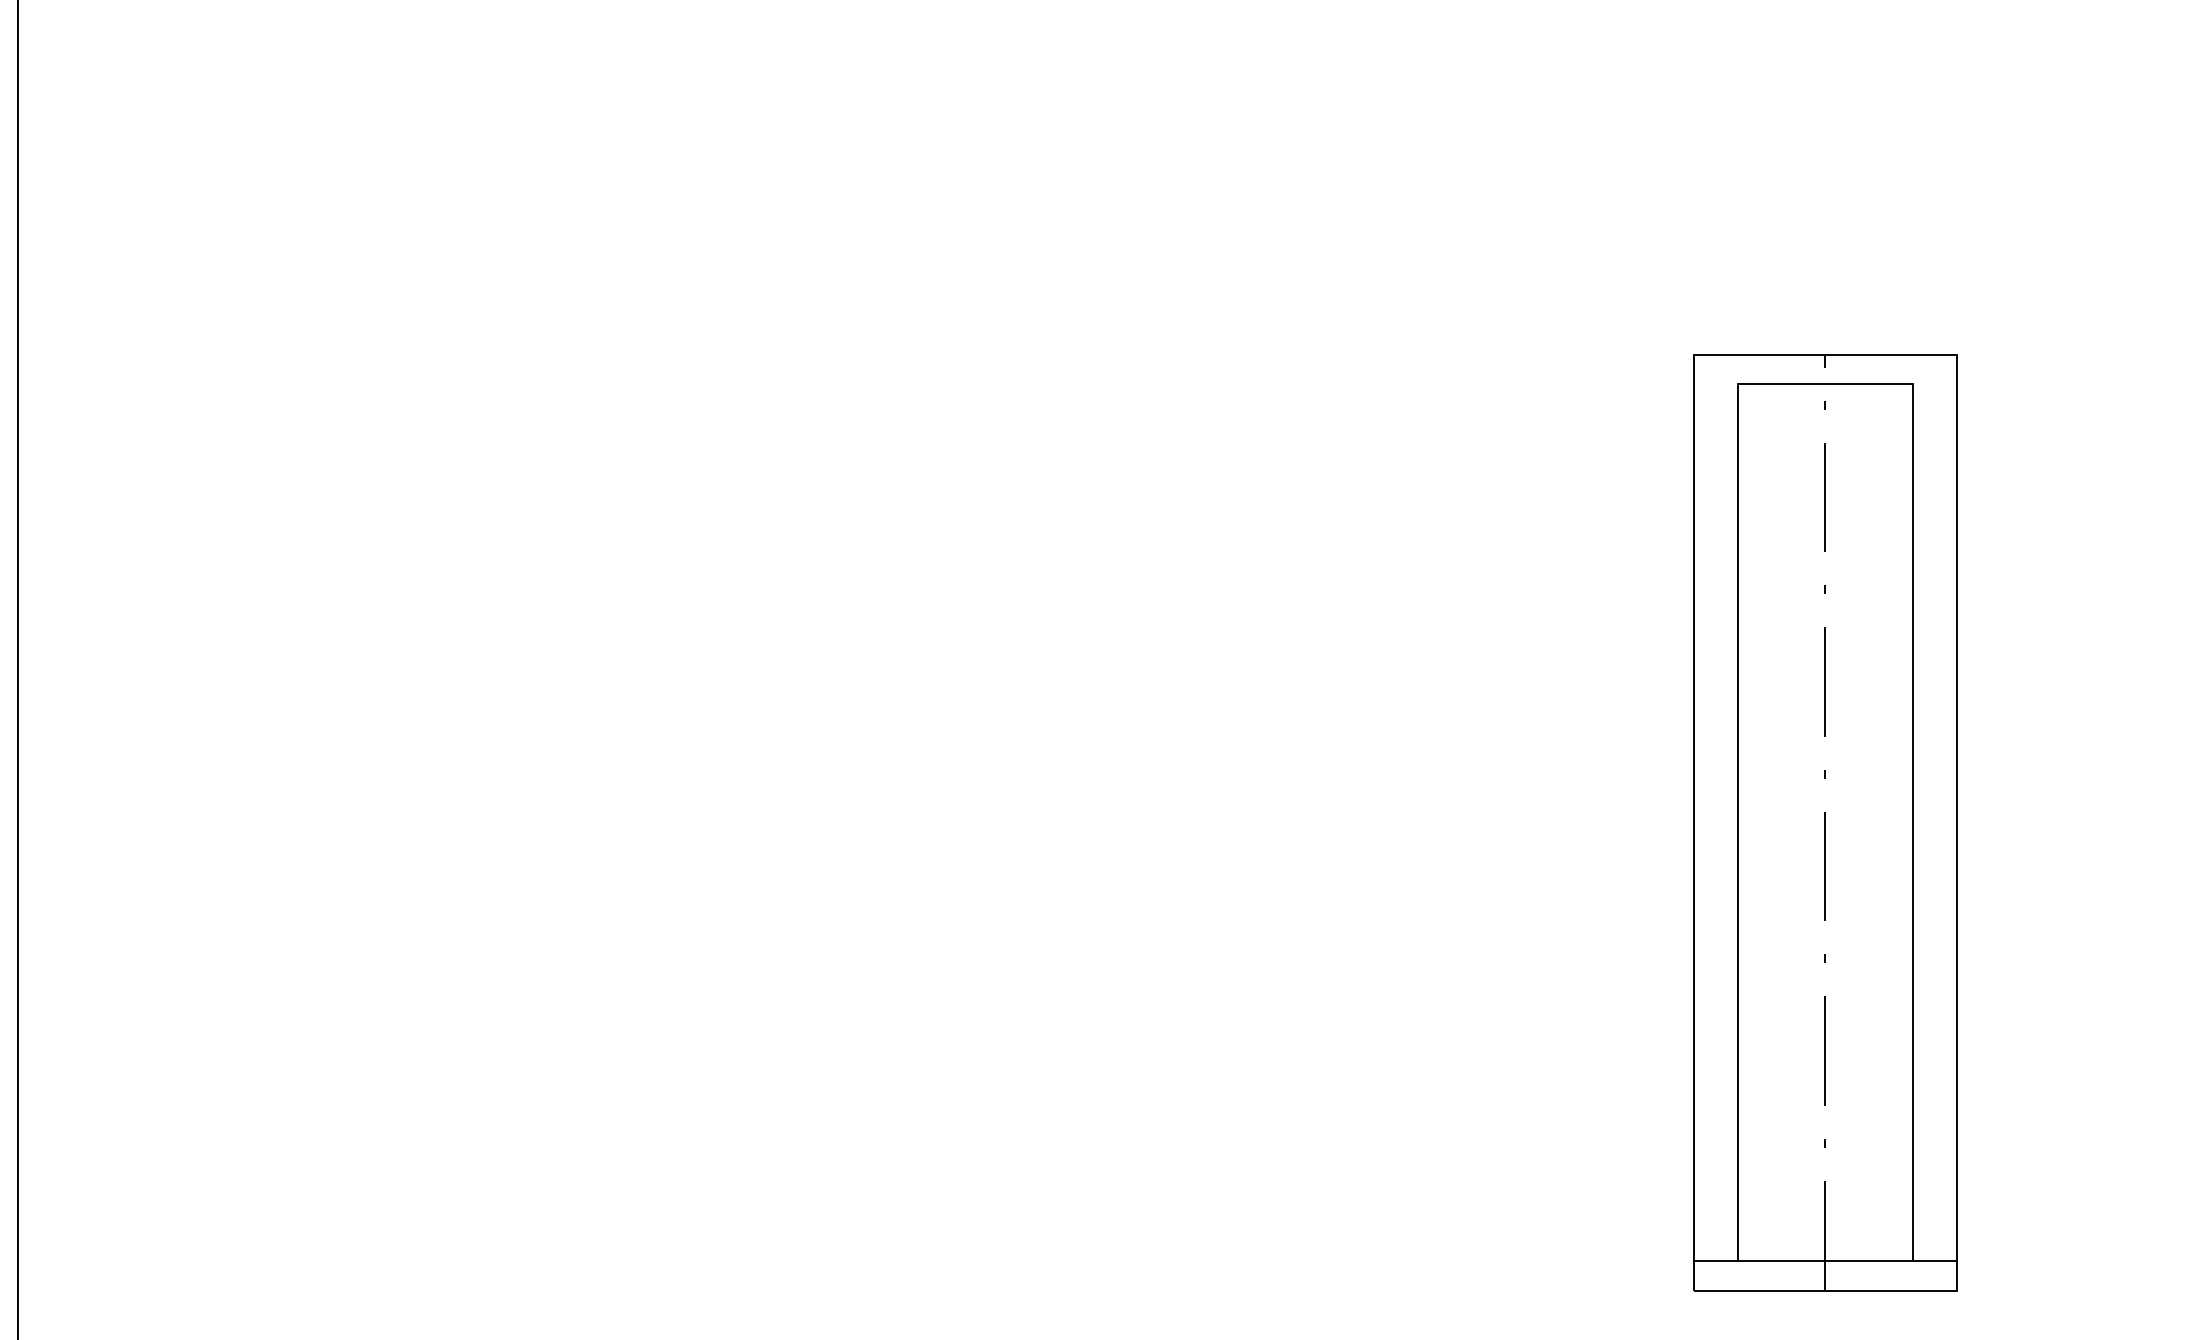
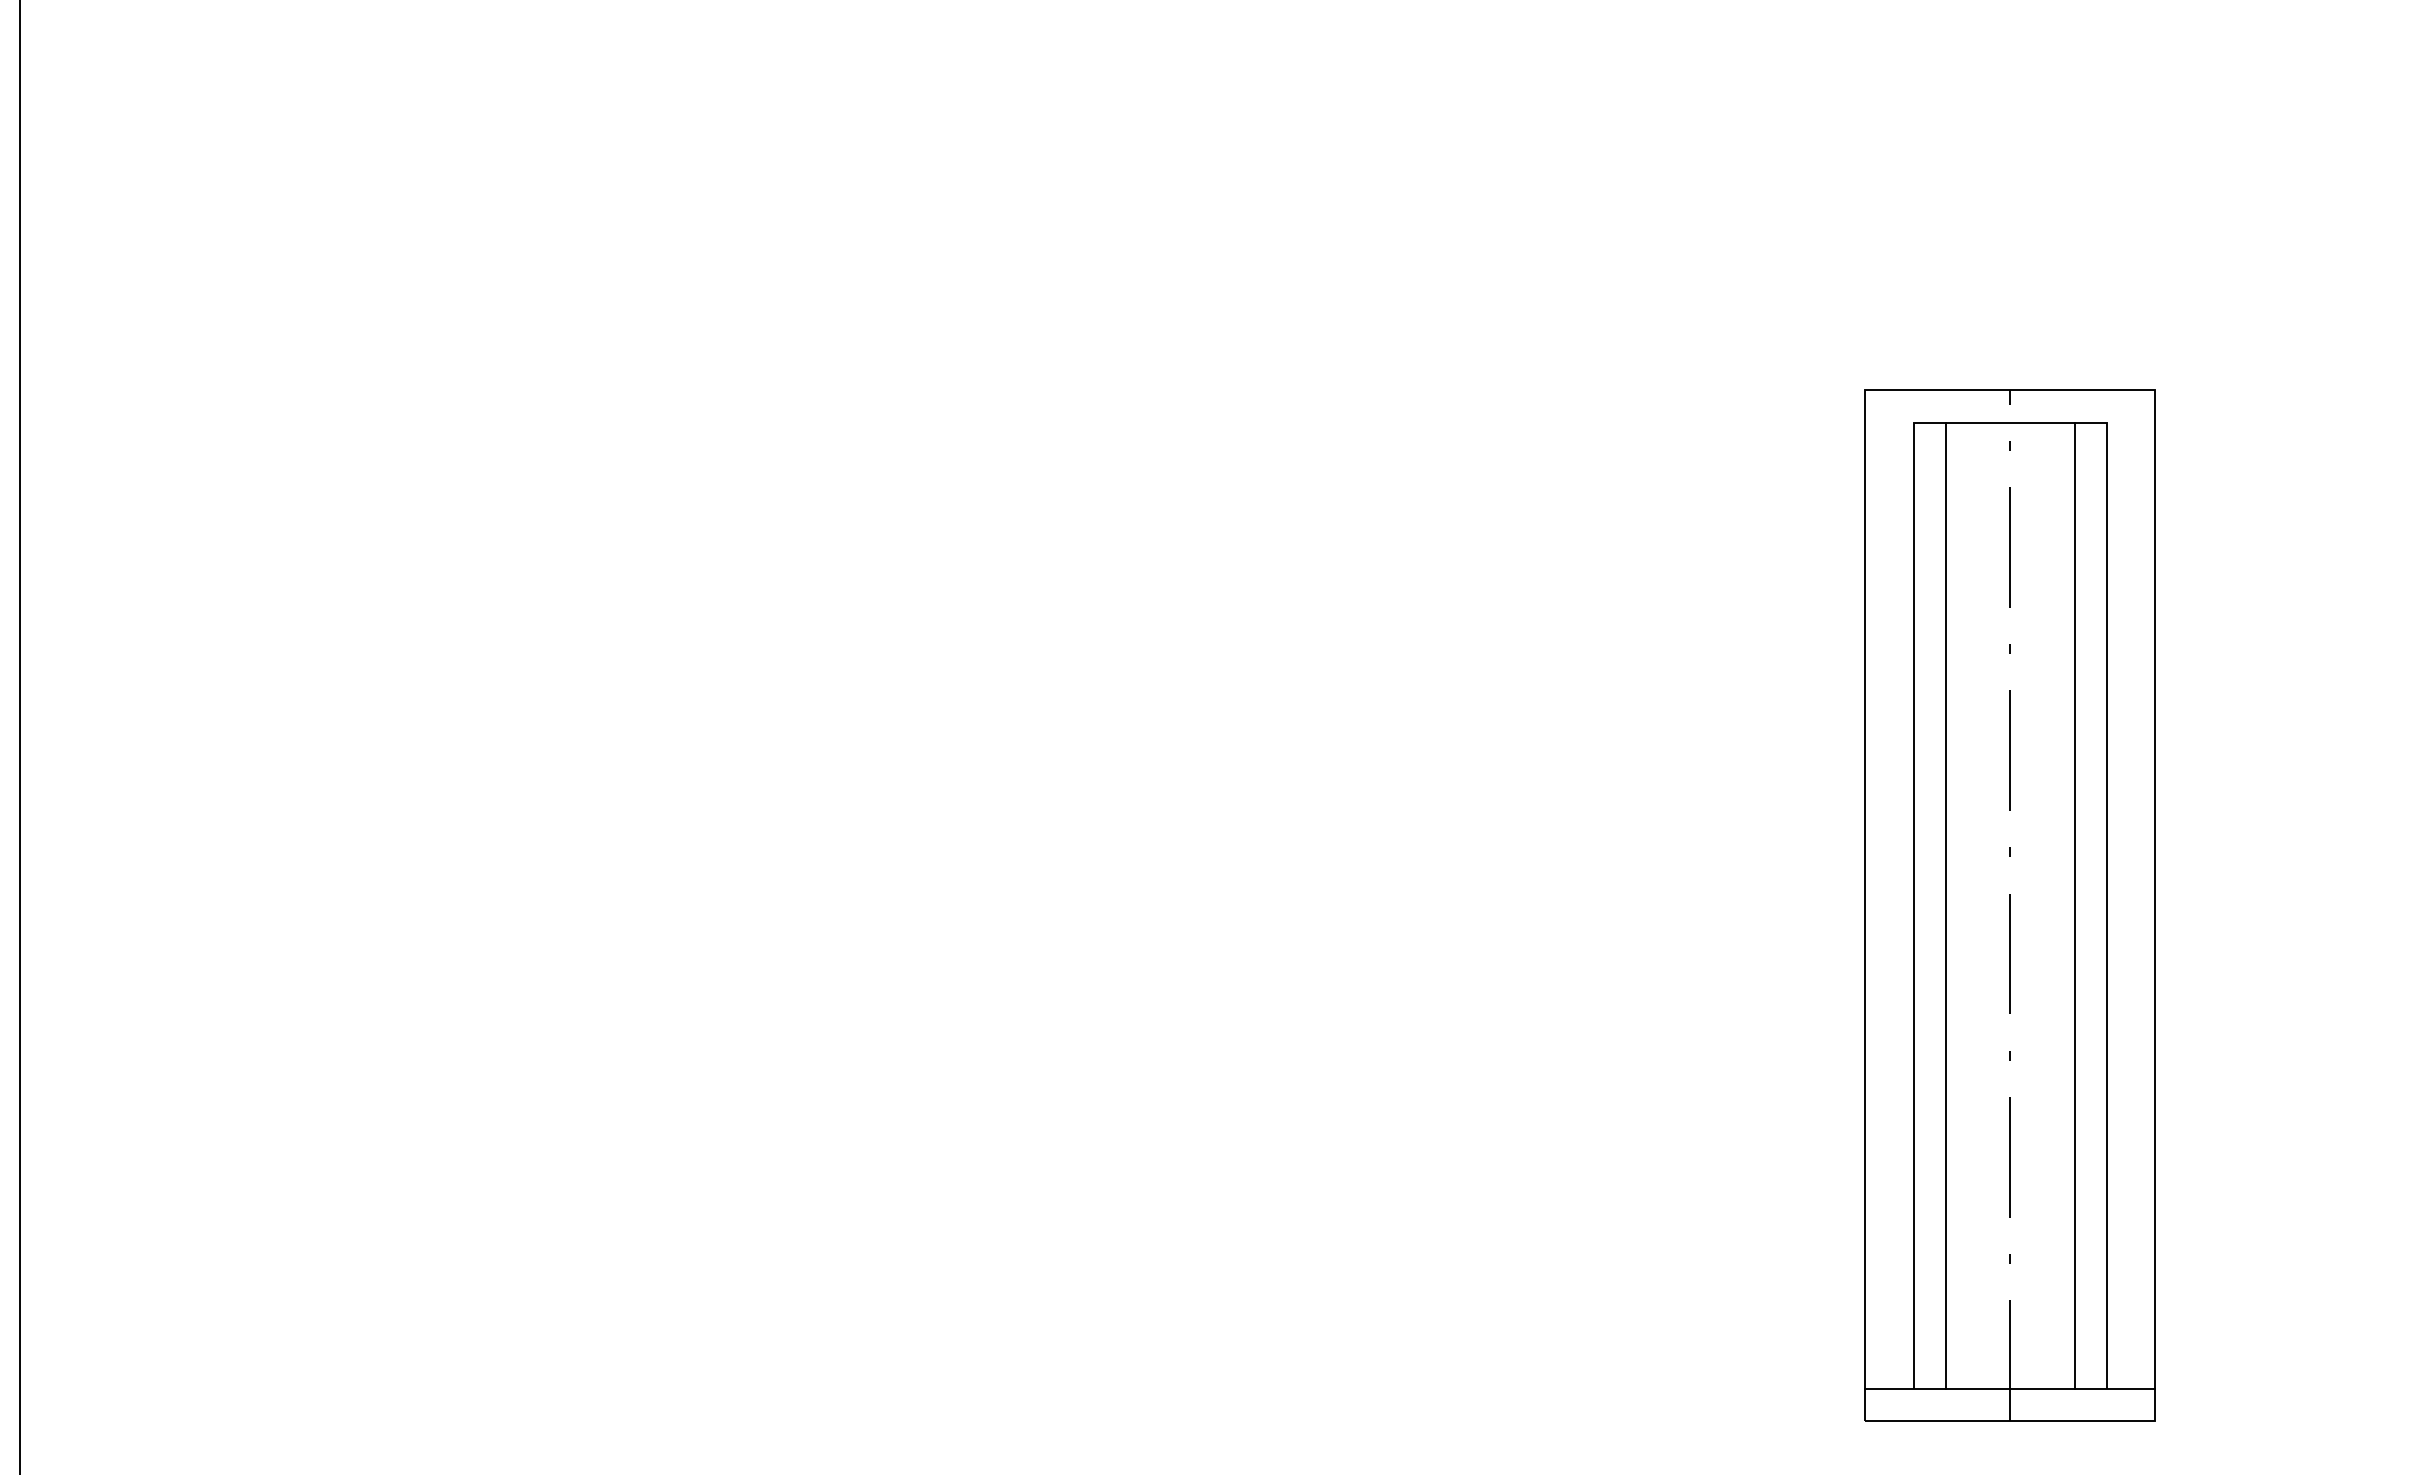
line: (1766, 822) -> (1945, 905), added
line: (1883, 822) -> (2074, 905), added

